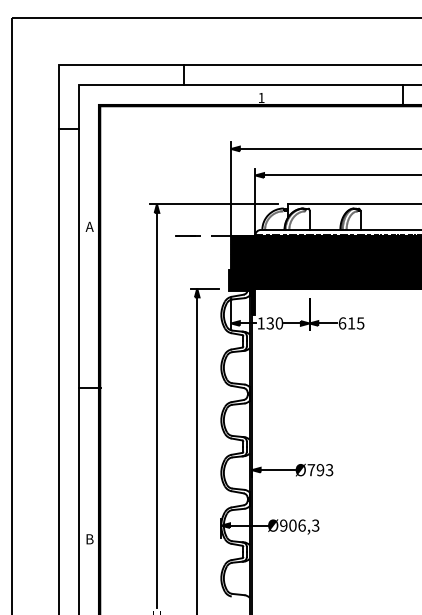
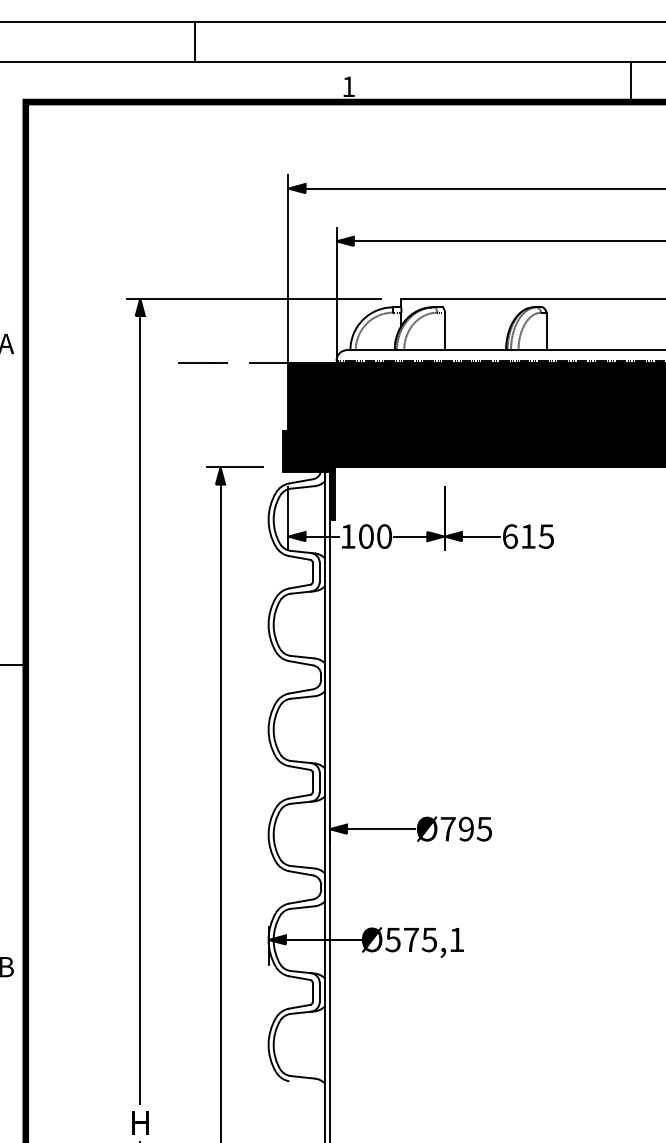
text: (270, 323) -> (366, 536), 130 -> 100
text: (329, 469) -> (484, 827), Ø793 -> Ø795
text: (299, 525) -> (424, 939), Ø906,3 -> Ø575,1

